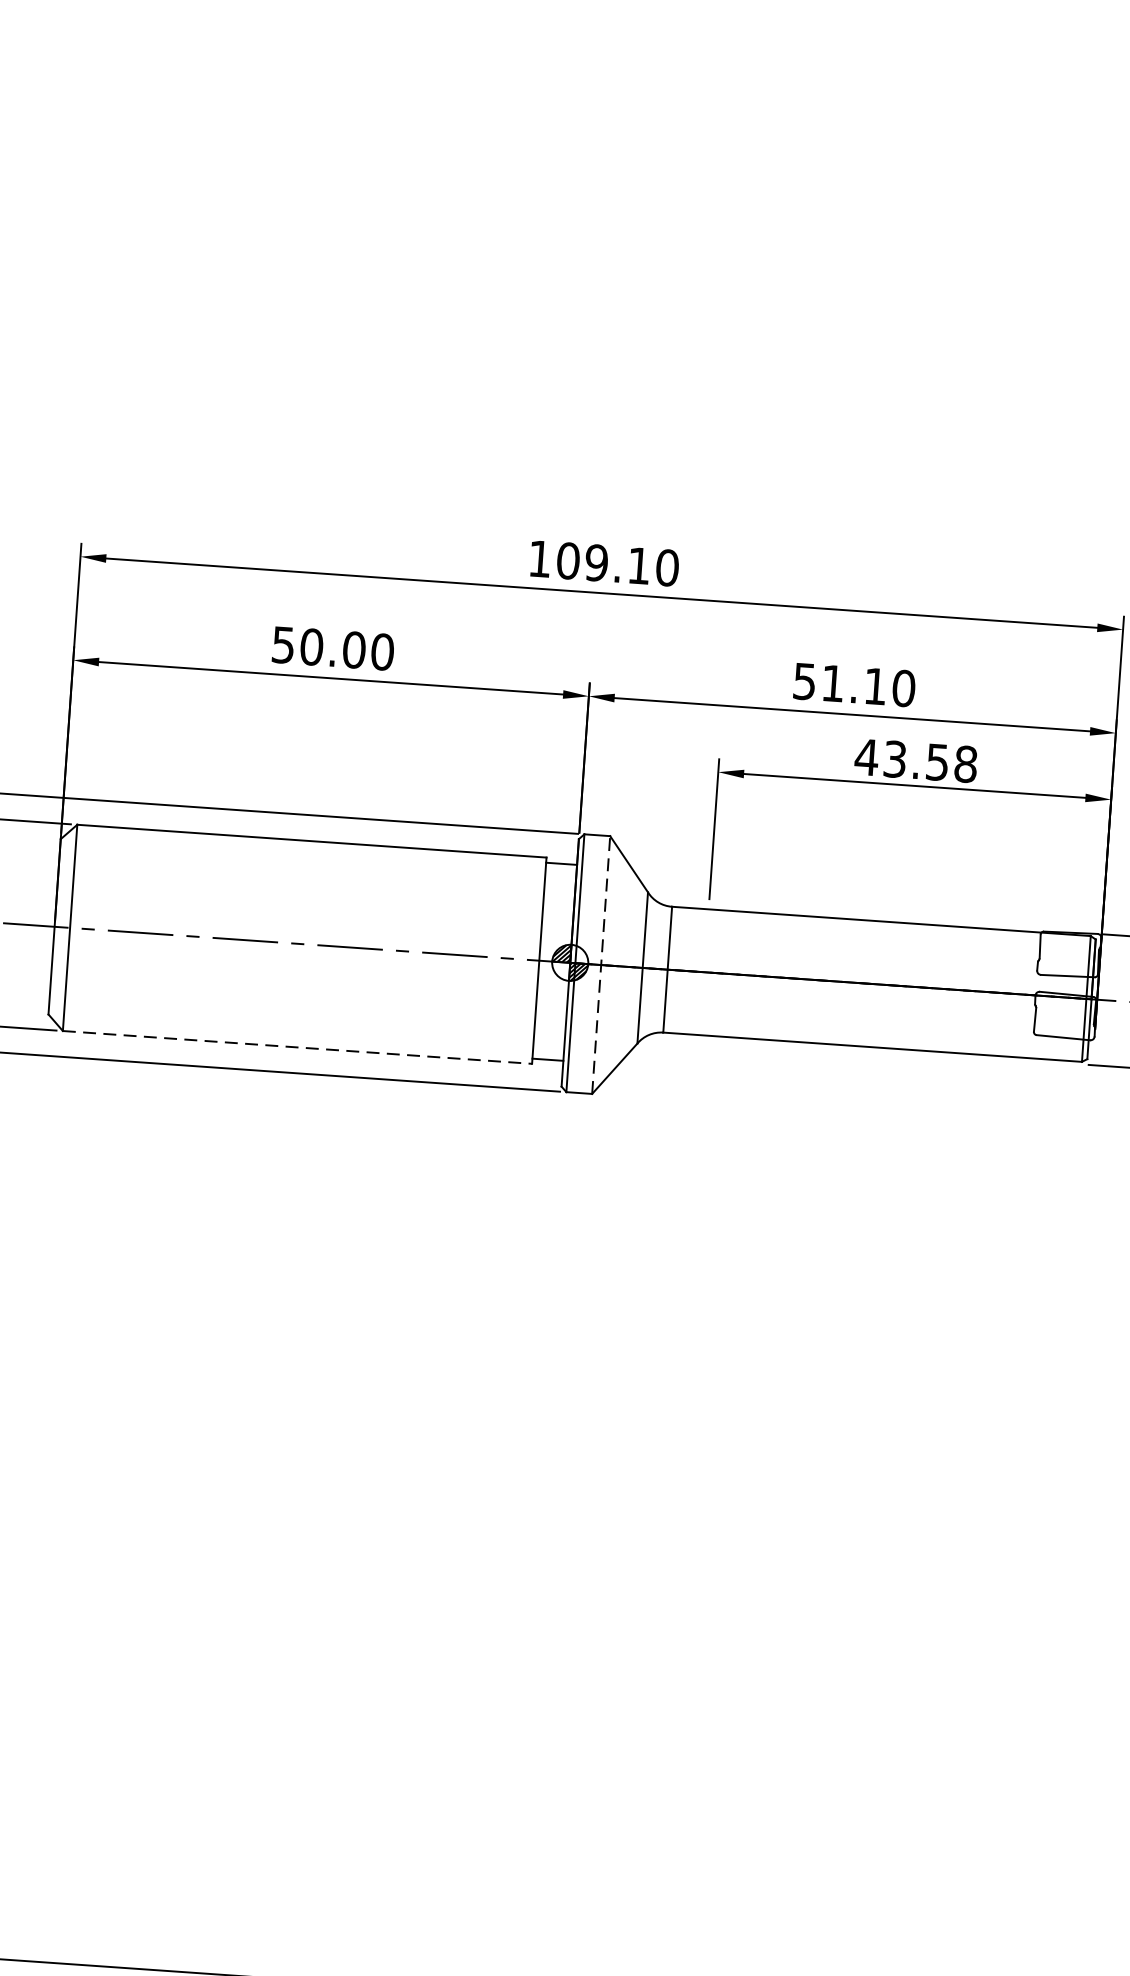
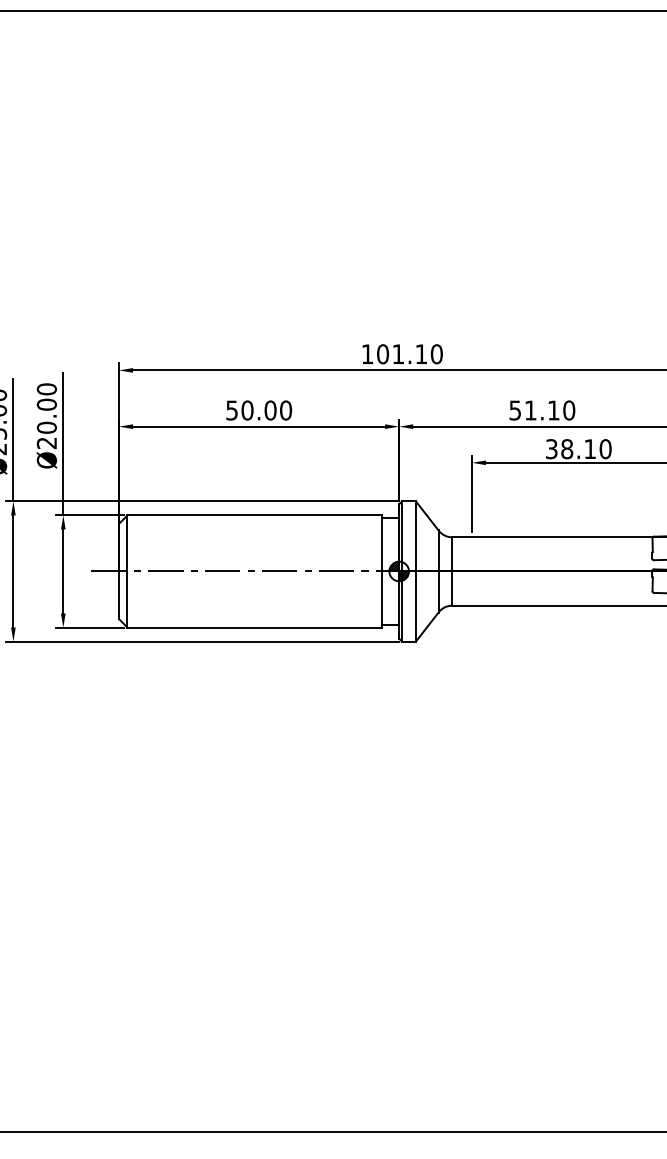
text: (596, 563) -> (398, 354), 109.10 -> 101.10
text: (915, 761) -> (578, 449), 43.58 -> 38.10
line: (600, 964) -> (415, 571), dashed -> solid
line: (298, 1047) -> (255, 627), dashed -> solid

